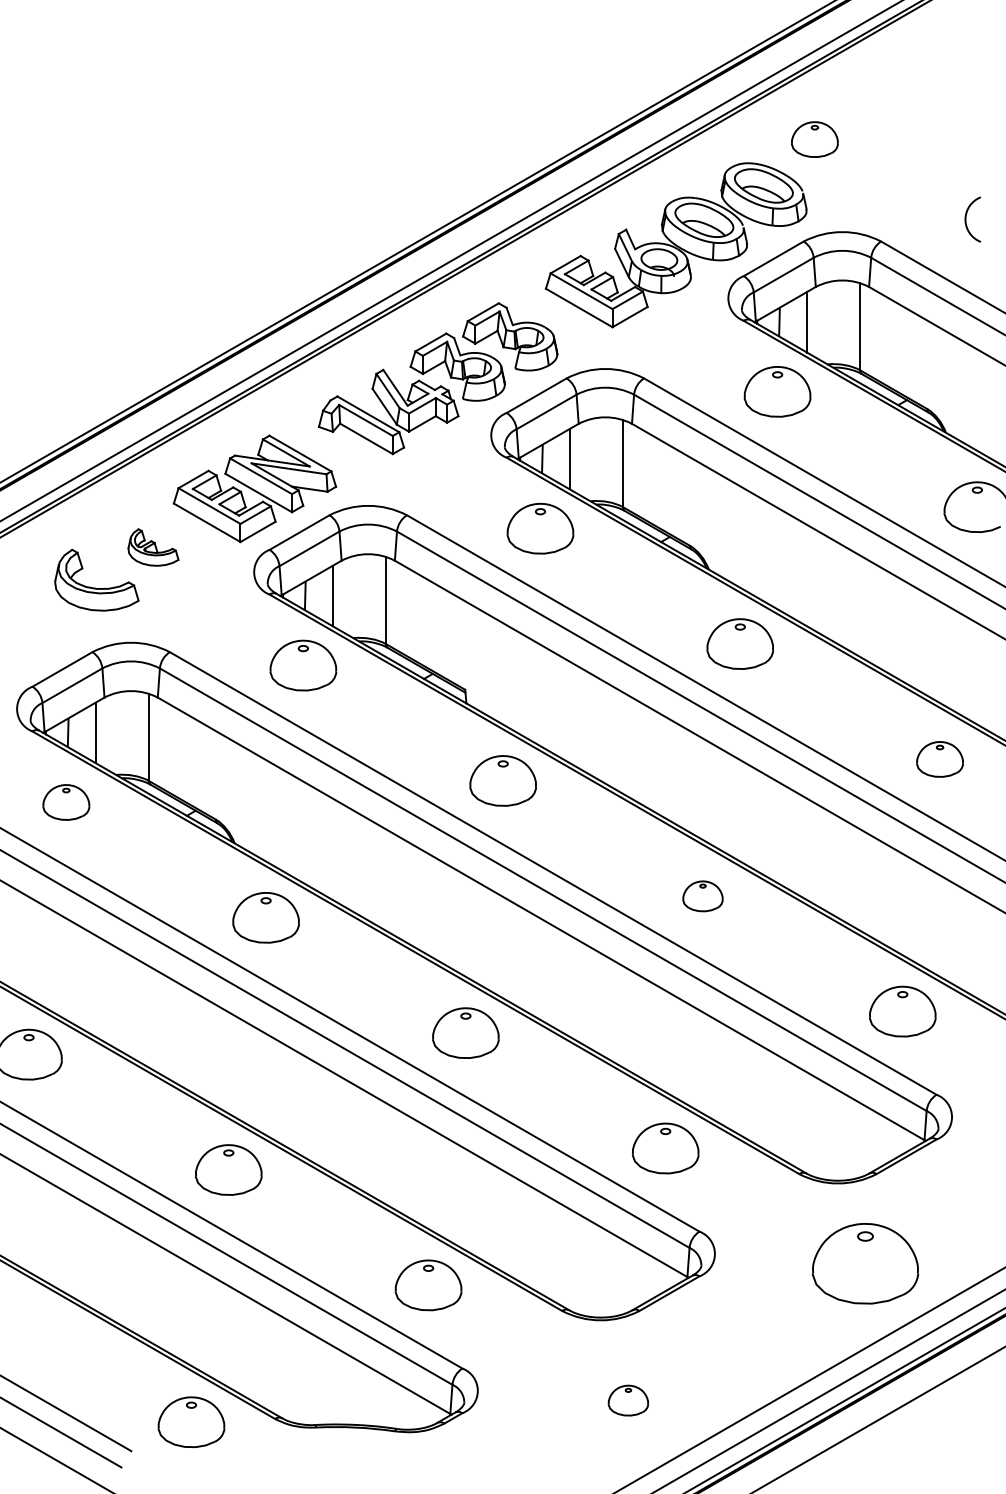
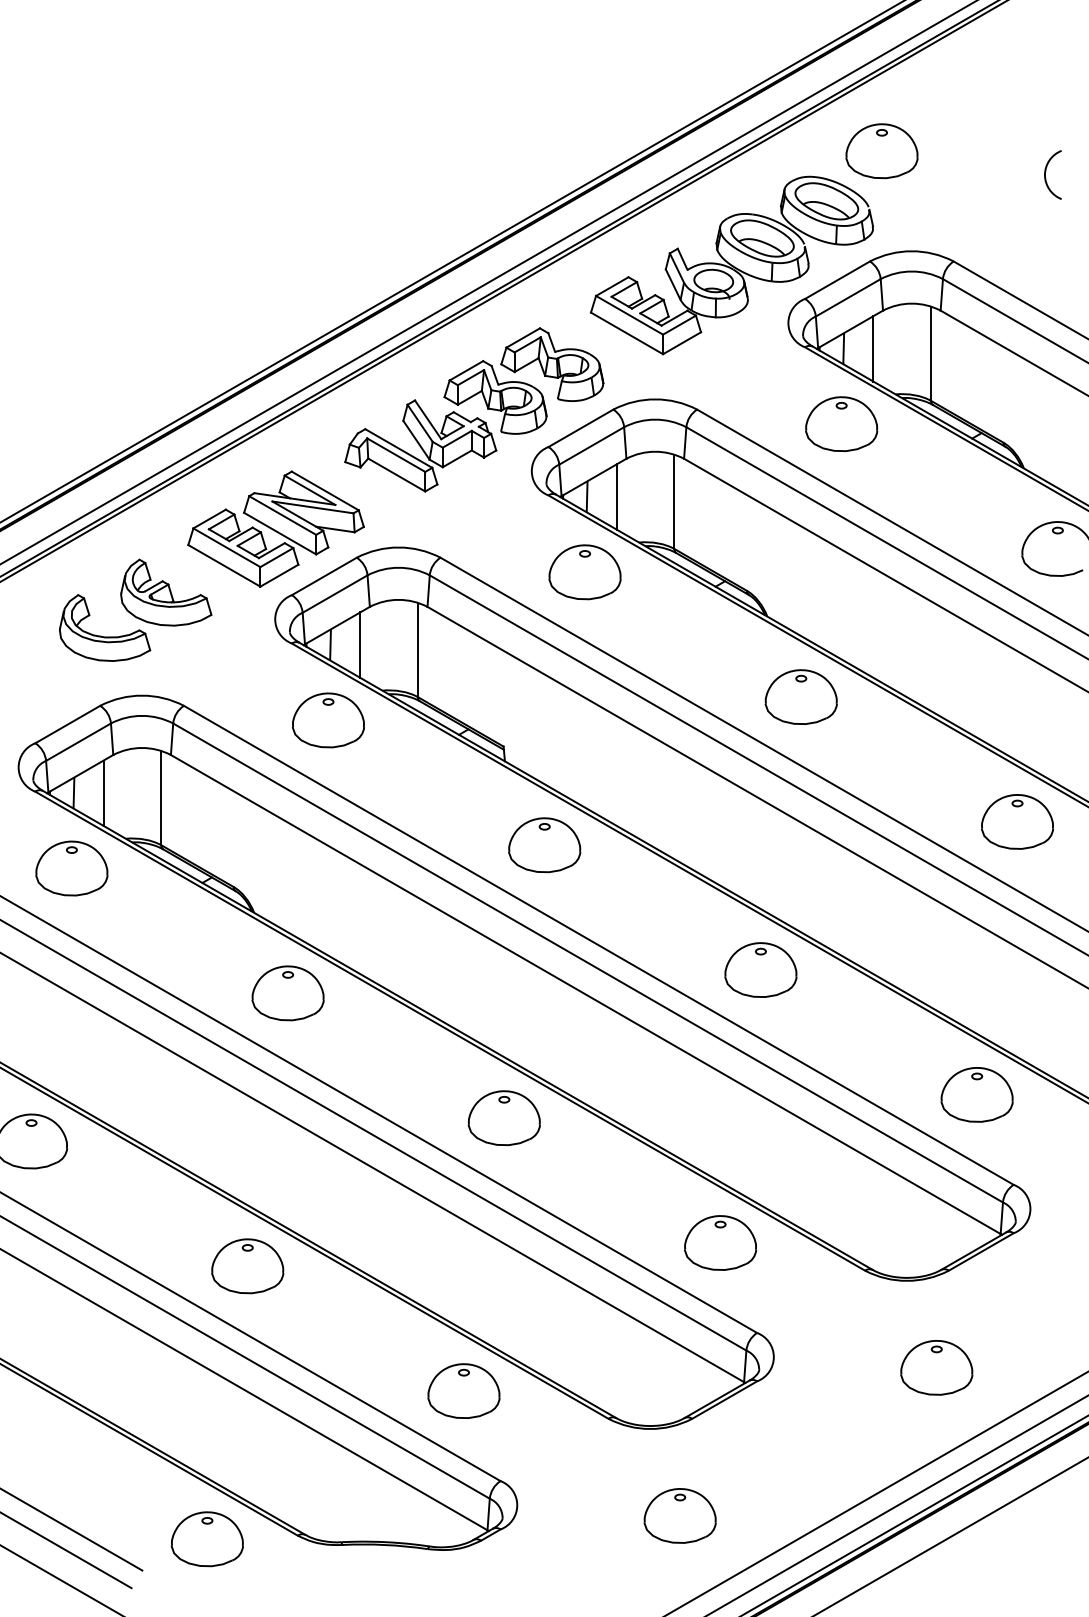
part: (814, 139) -> (881, 151), size x1.43
arc: (966, 219) -> (1046, 174), moved
part: (153, 547) -> (166, 592), size x1.67
part: (939, 759) -> (1016, 822), size x1.43
part: (66, 802) -> (72, 868), size x1.43
part: (702, 896) -> (760, 970), size x1.67
part: (865, 1263) -> (936, 1367), size x0.62
part: (628, 1400) -> (680, 1515), size x1.67

